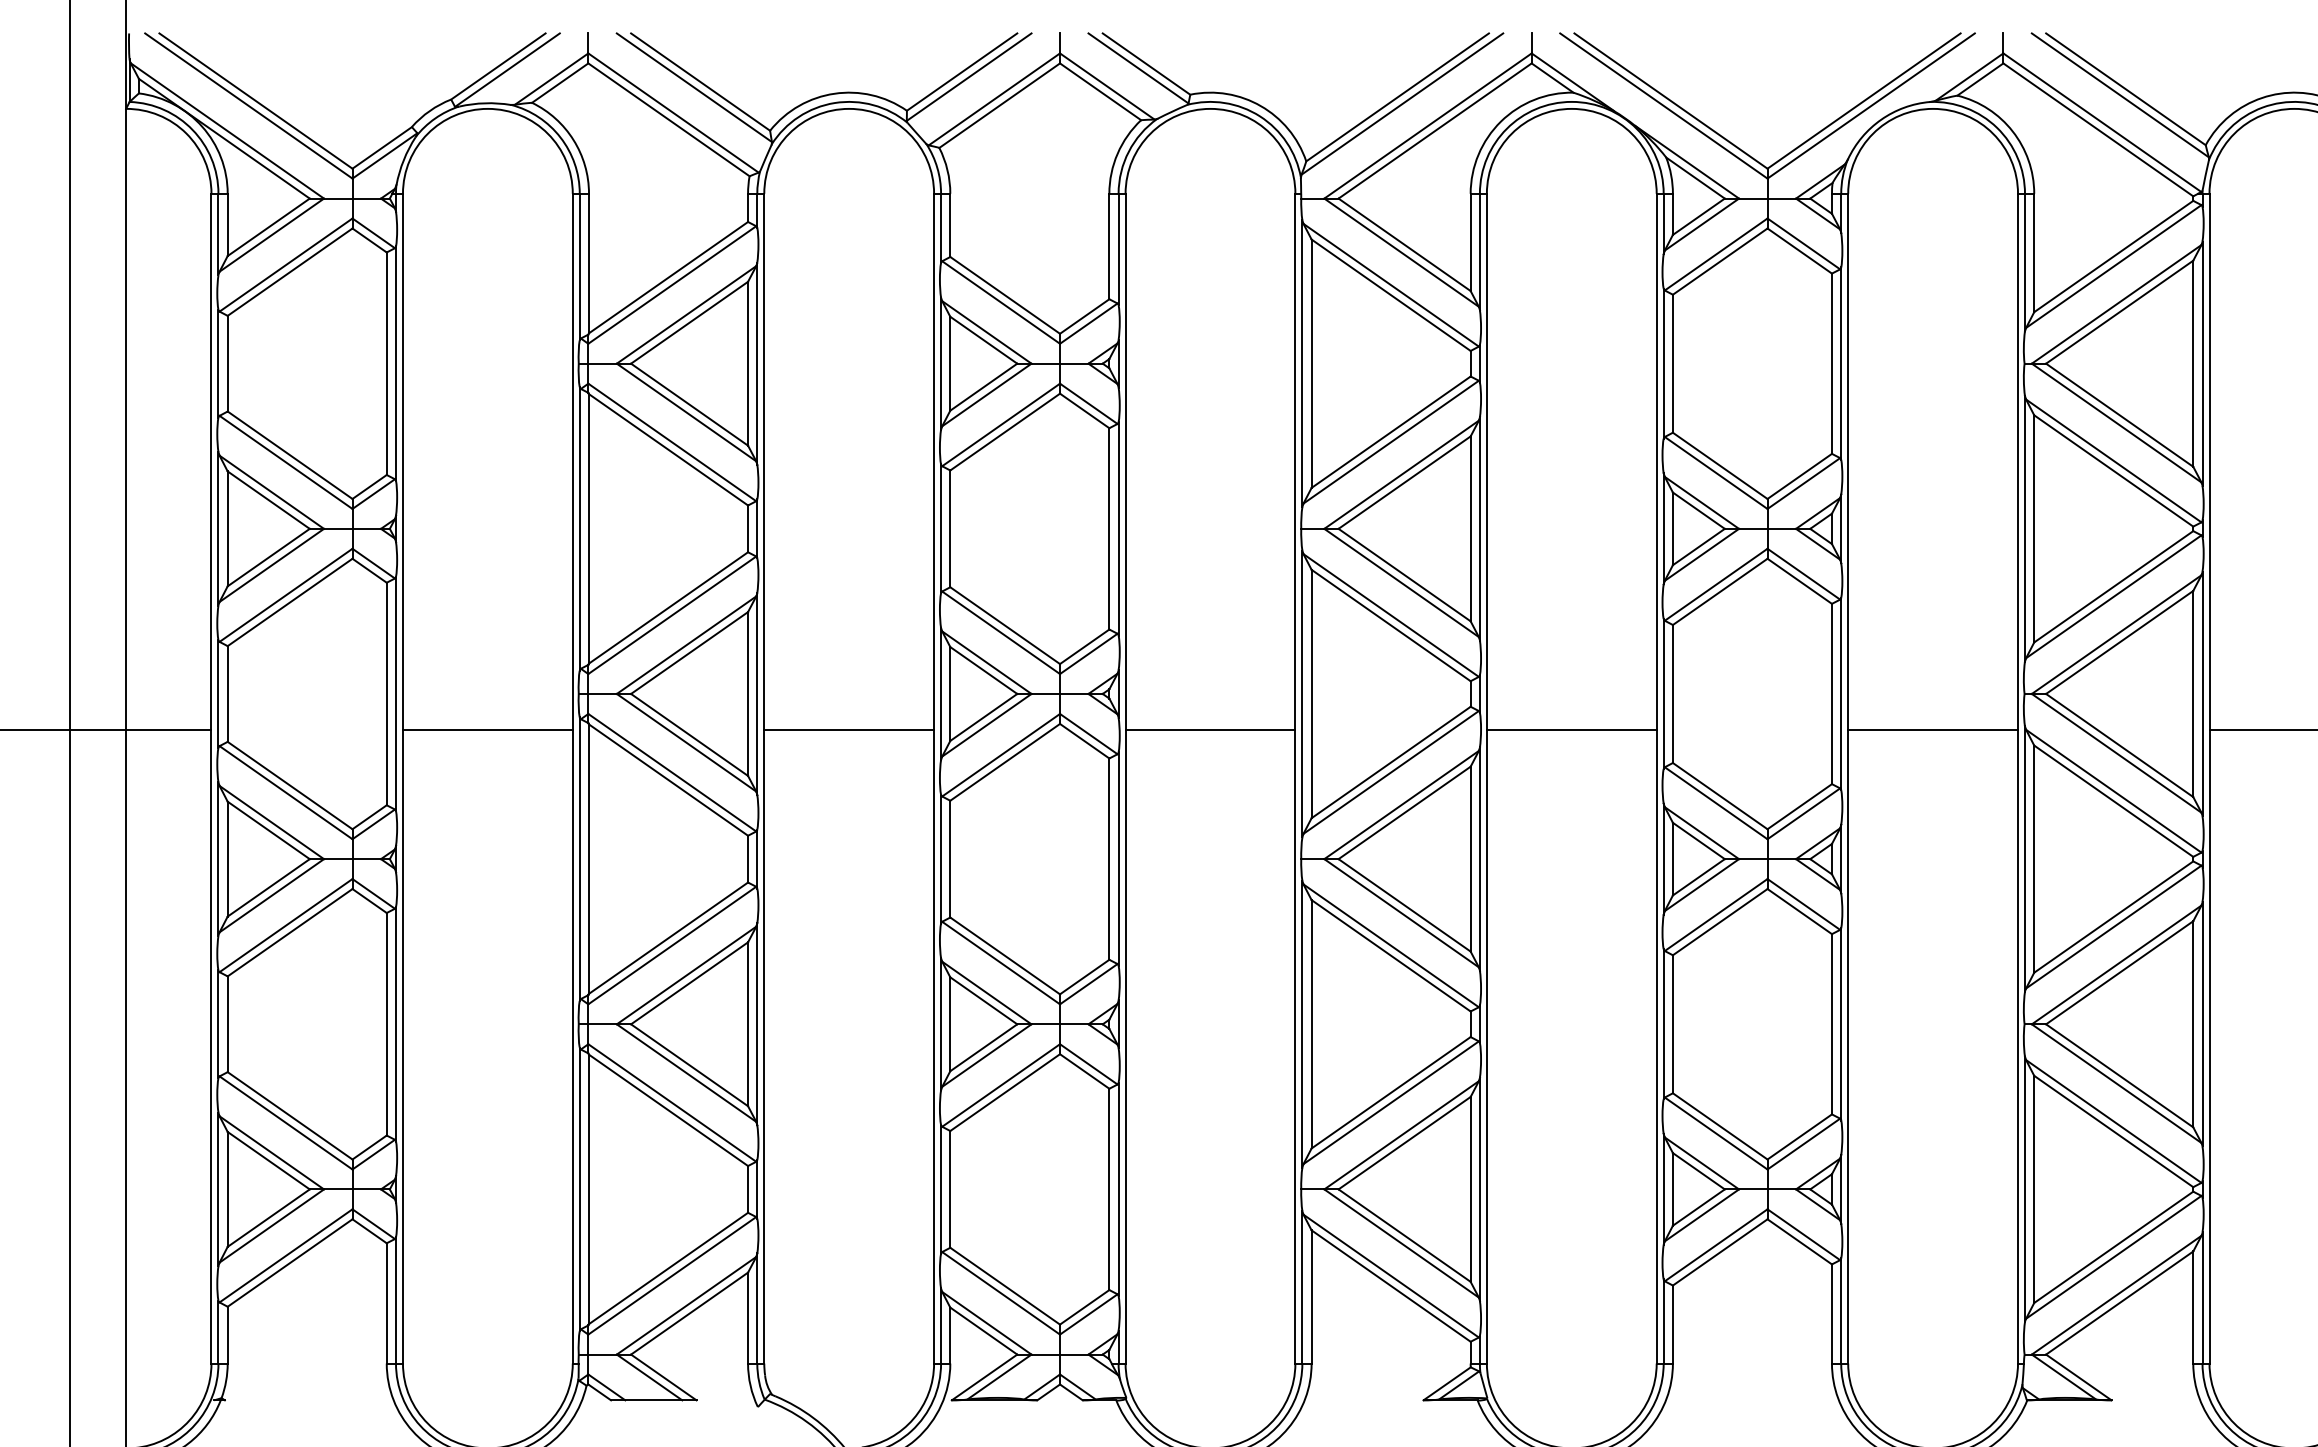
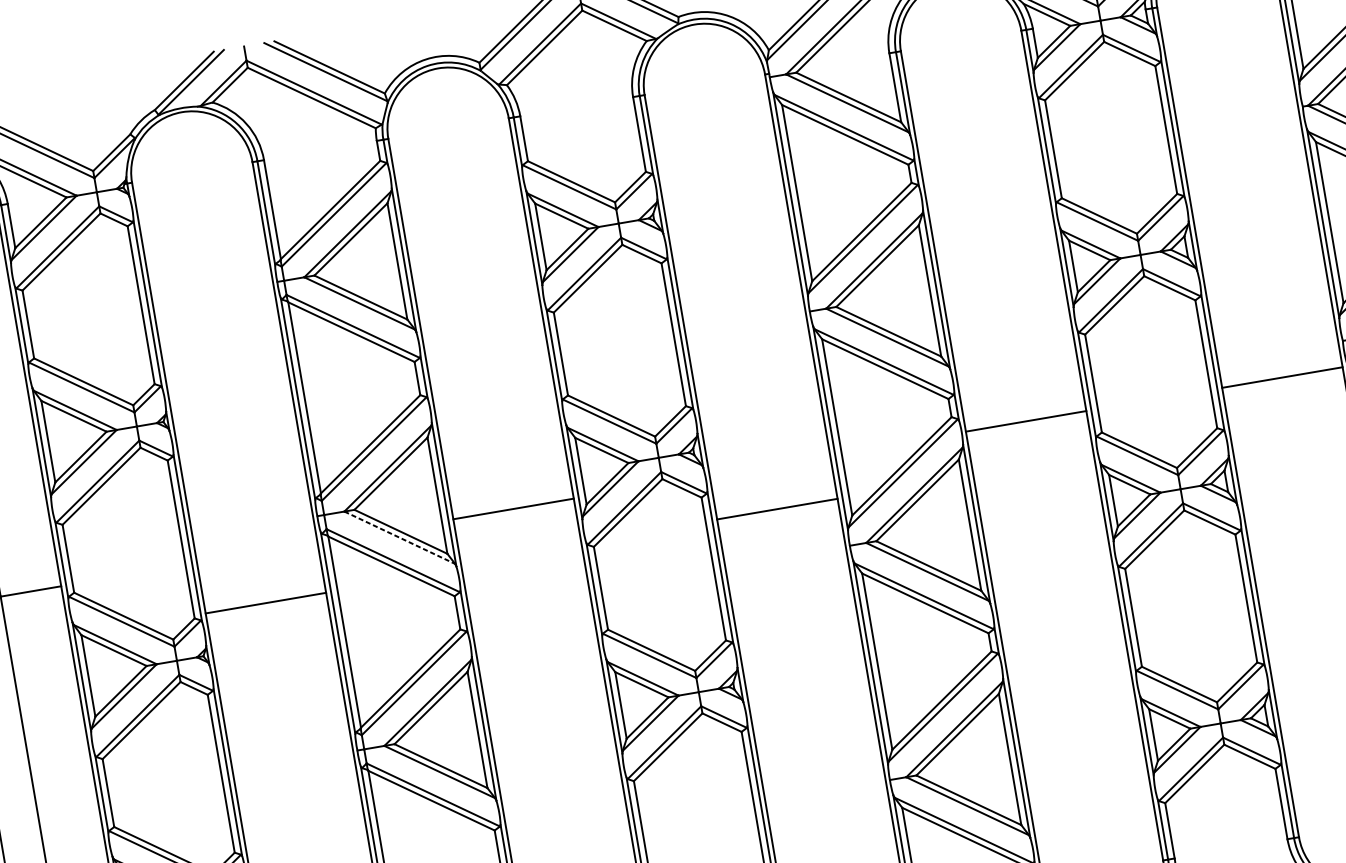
line: (487, 730) -> (265, 603), moved
line: (1210, 730) -> (777, 509), moved
line: (686, 743) -> (399, 538), solid -> dashed

